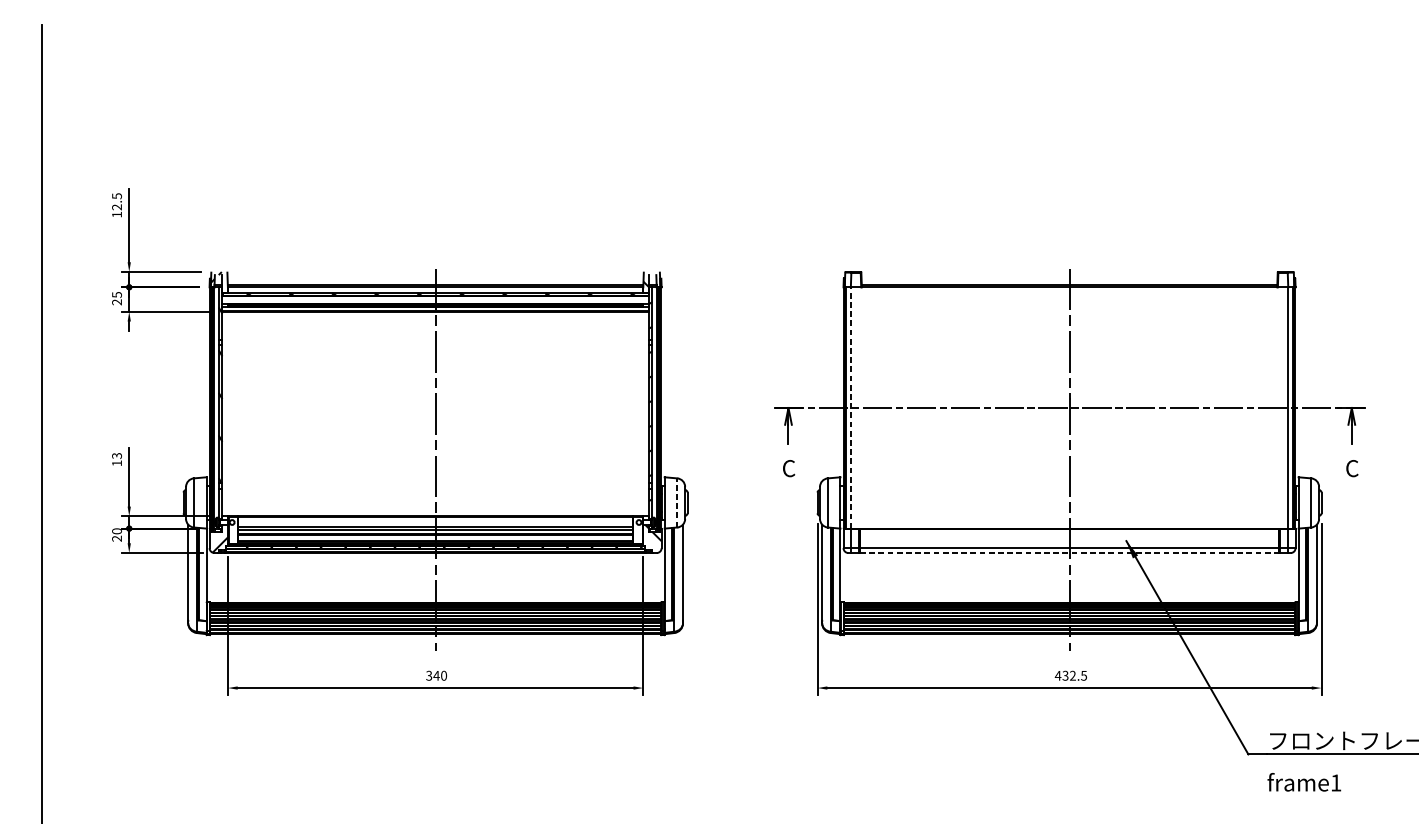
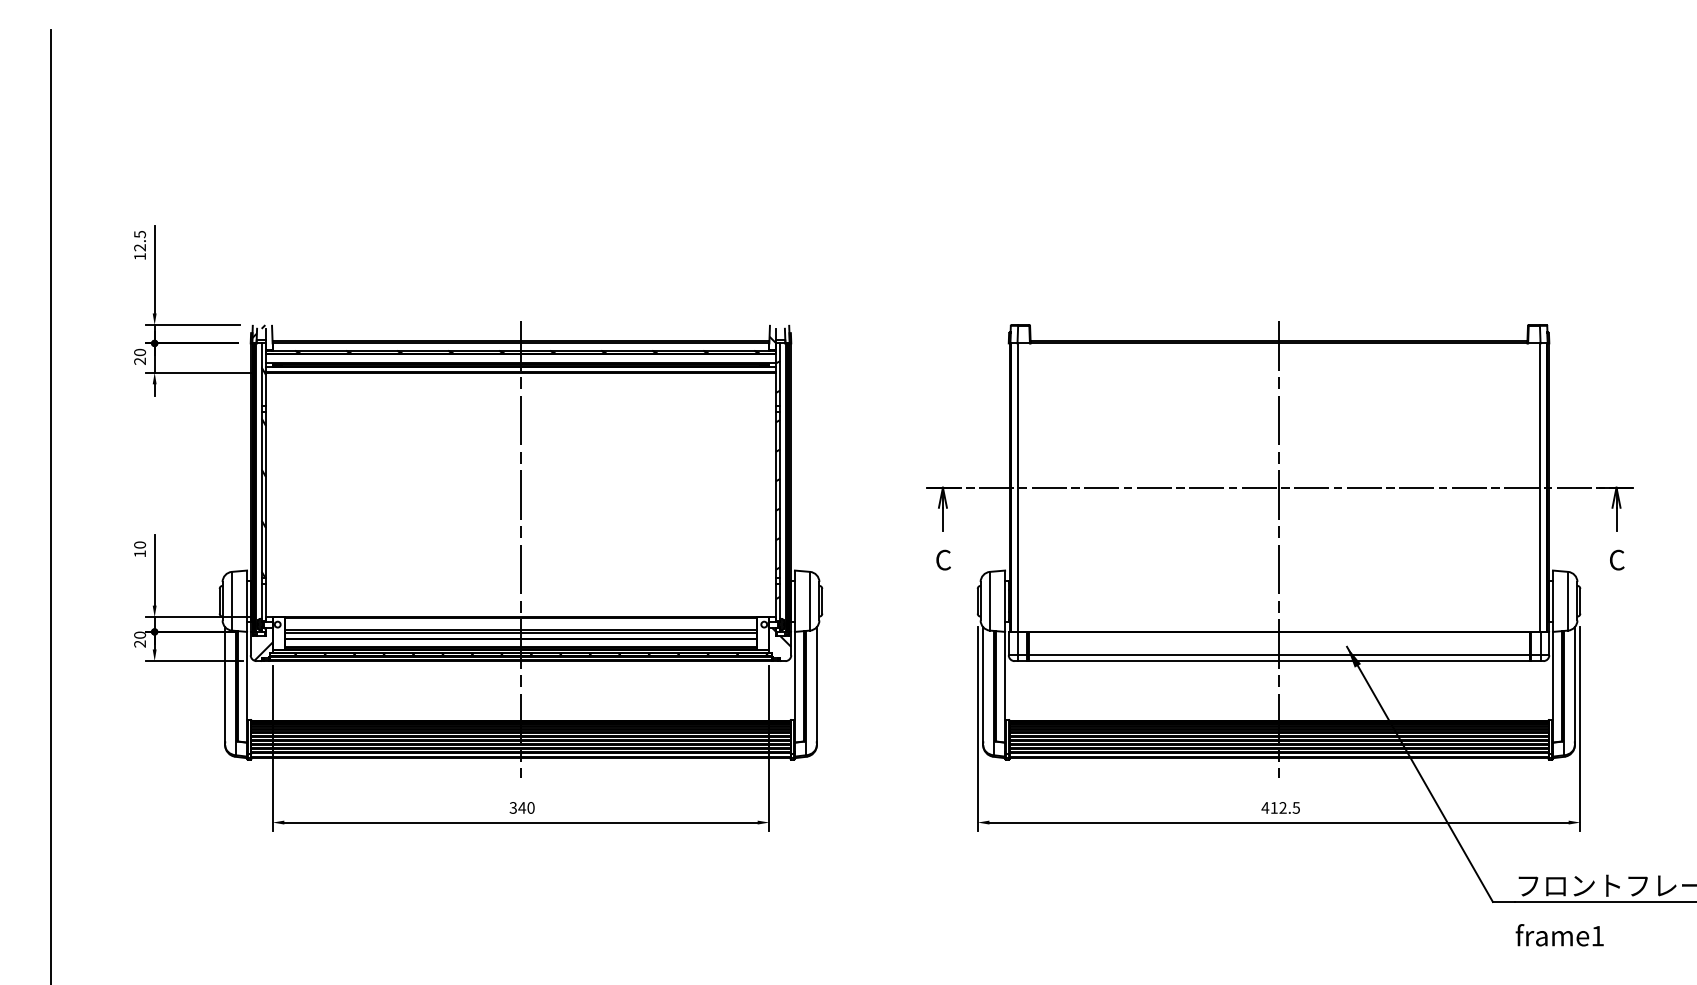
text: (116, 294) -> (139, 352), 25 -> 20
line: (850, 407) -> (1017, 487), dashed -> solid
text: (116, 455) -> (139, 544), 13 -> 10
line: (677, 502) -> (810, 600), dashed -> solid
line: (1069, 553) -> (1279, 661), dashed -> solid
text: (1064, 675) -> (1273, 807), 432.5 -> 412.5

